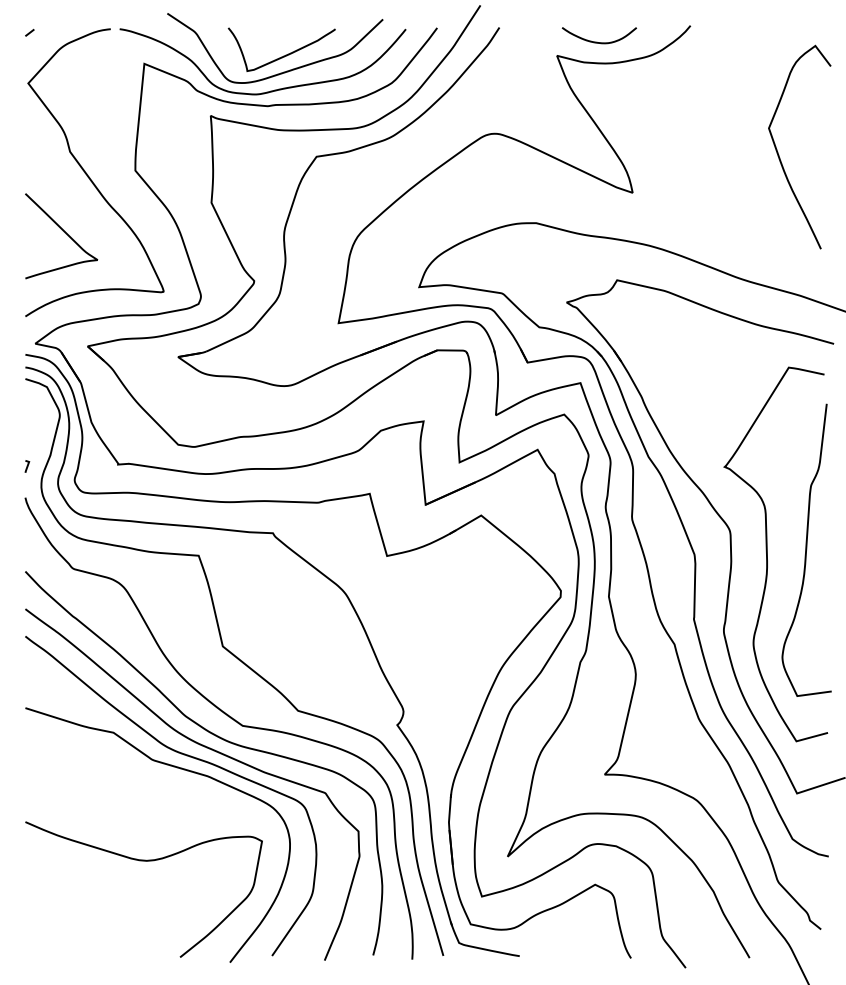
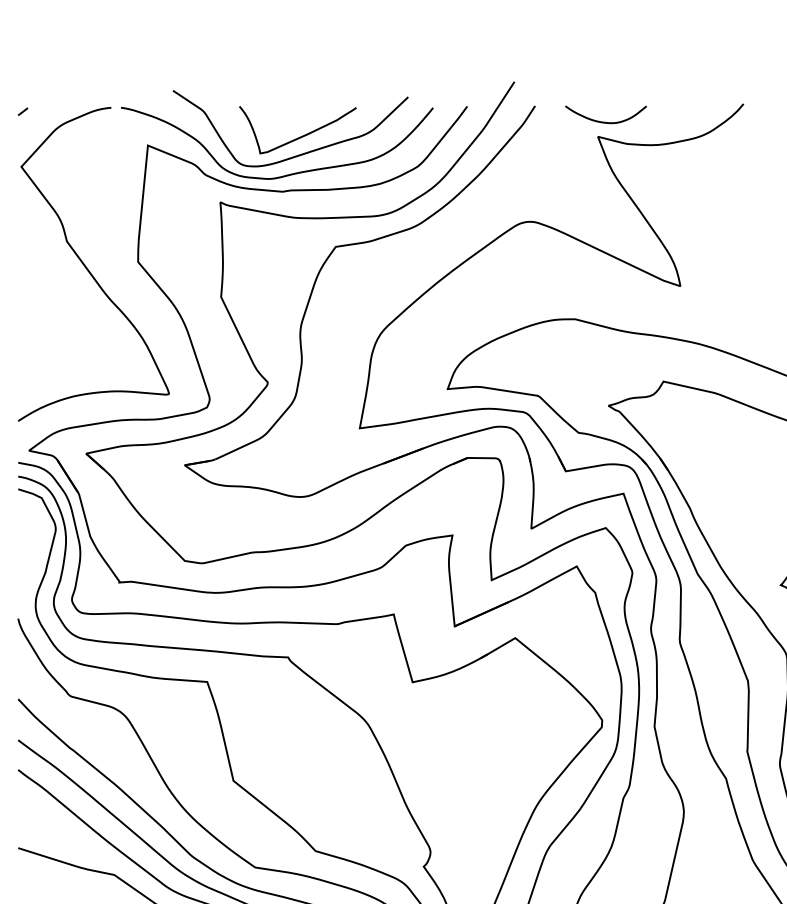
curve: (597, 41) -> (603, 121), moved
curve: (64, 232) -> (60, 329), removed
line: (27, 466) -> (20, 584), removed

